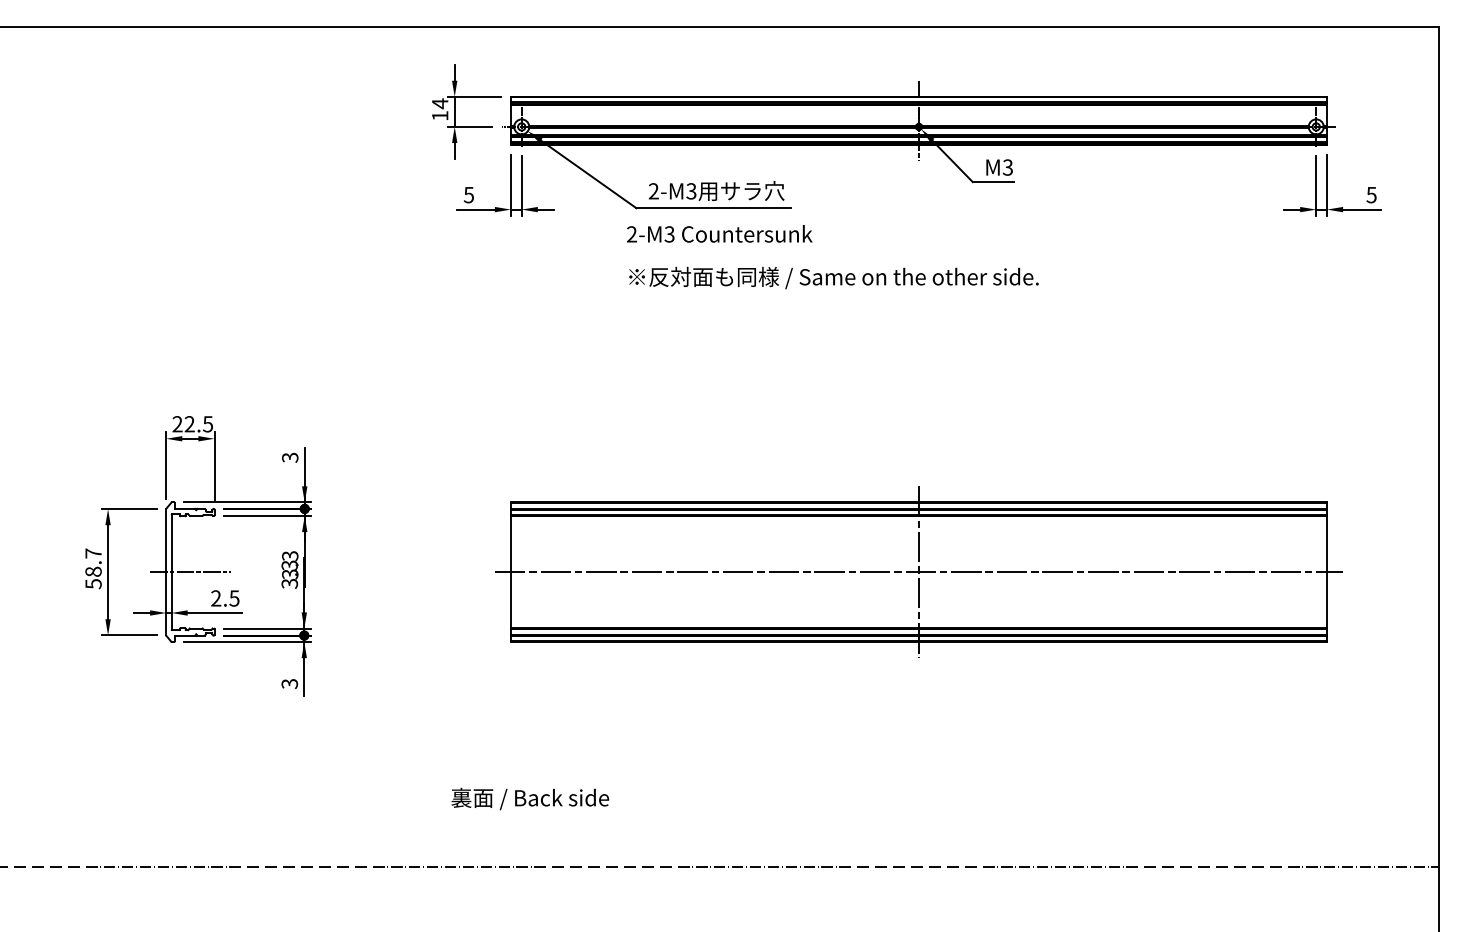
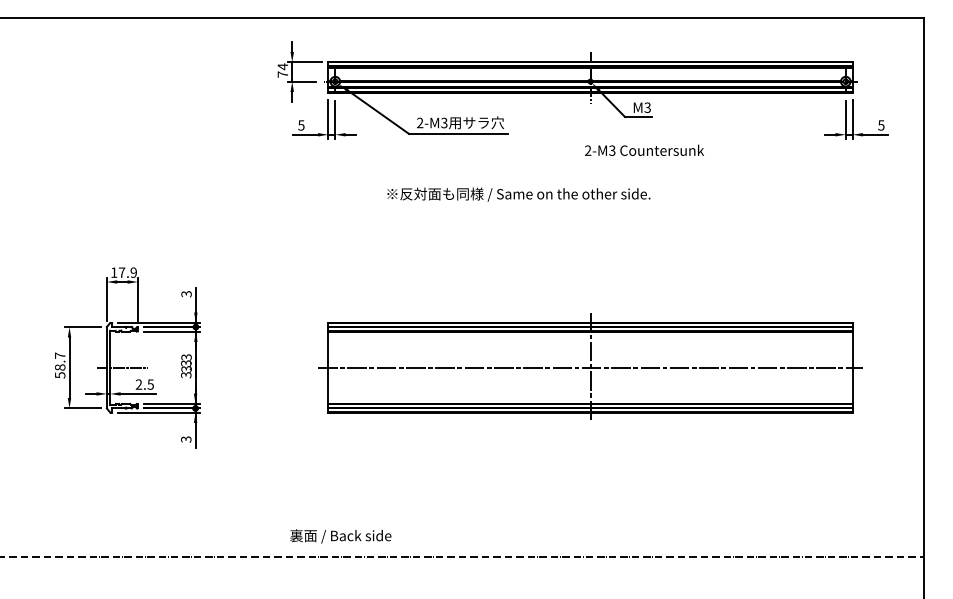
text: (439, 115) -> (282, 74), 14 -> 74
text: (719, 232) -> (644, 149), moved
text: (833, 277) -> (518, 194), moved
text: (192, 423) -> (123, 272), 22.5 -> 17.9
text: (529, 799) -> (340, 536), moved

